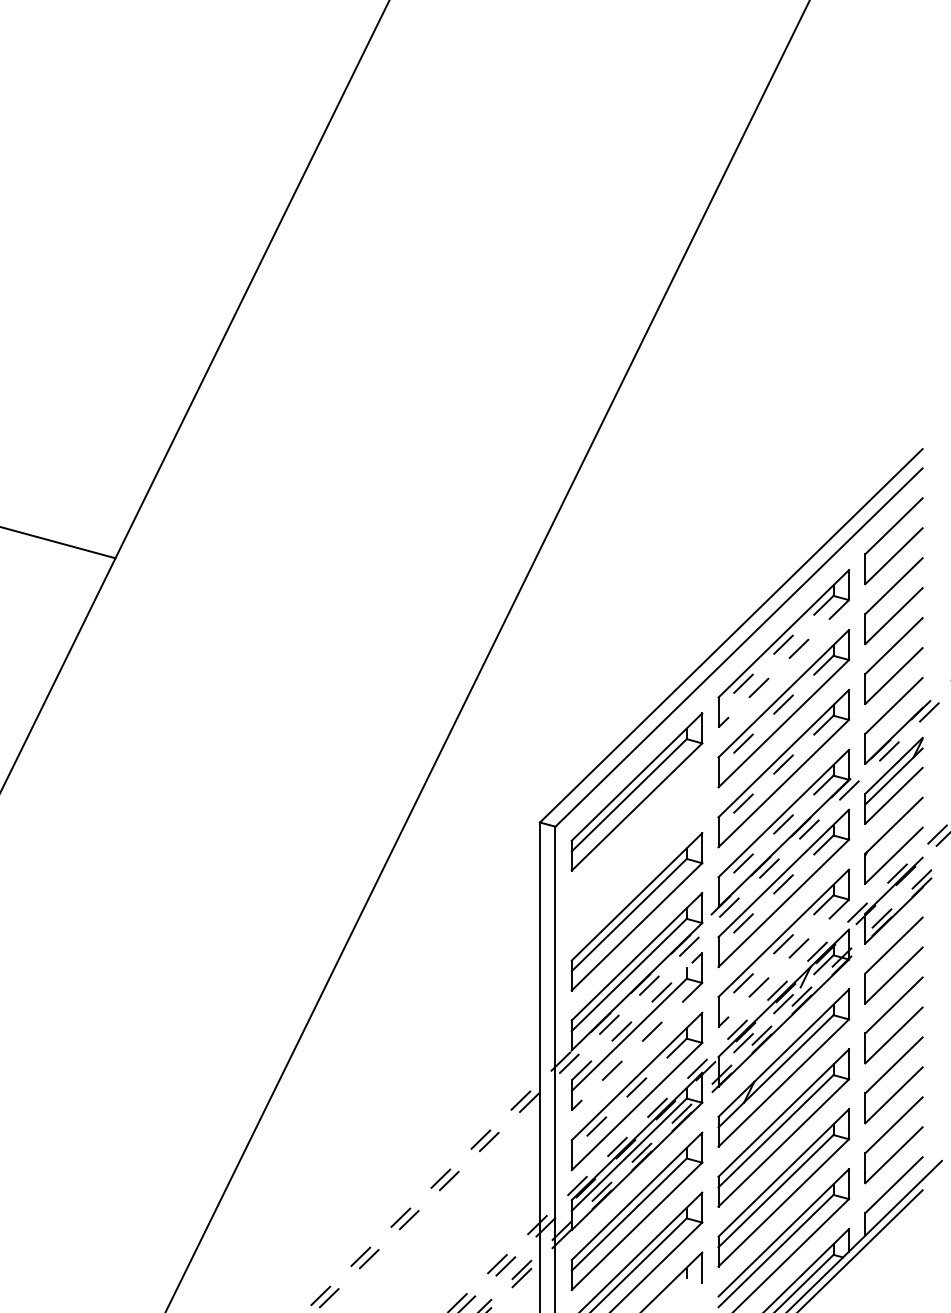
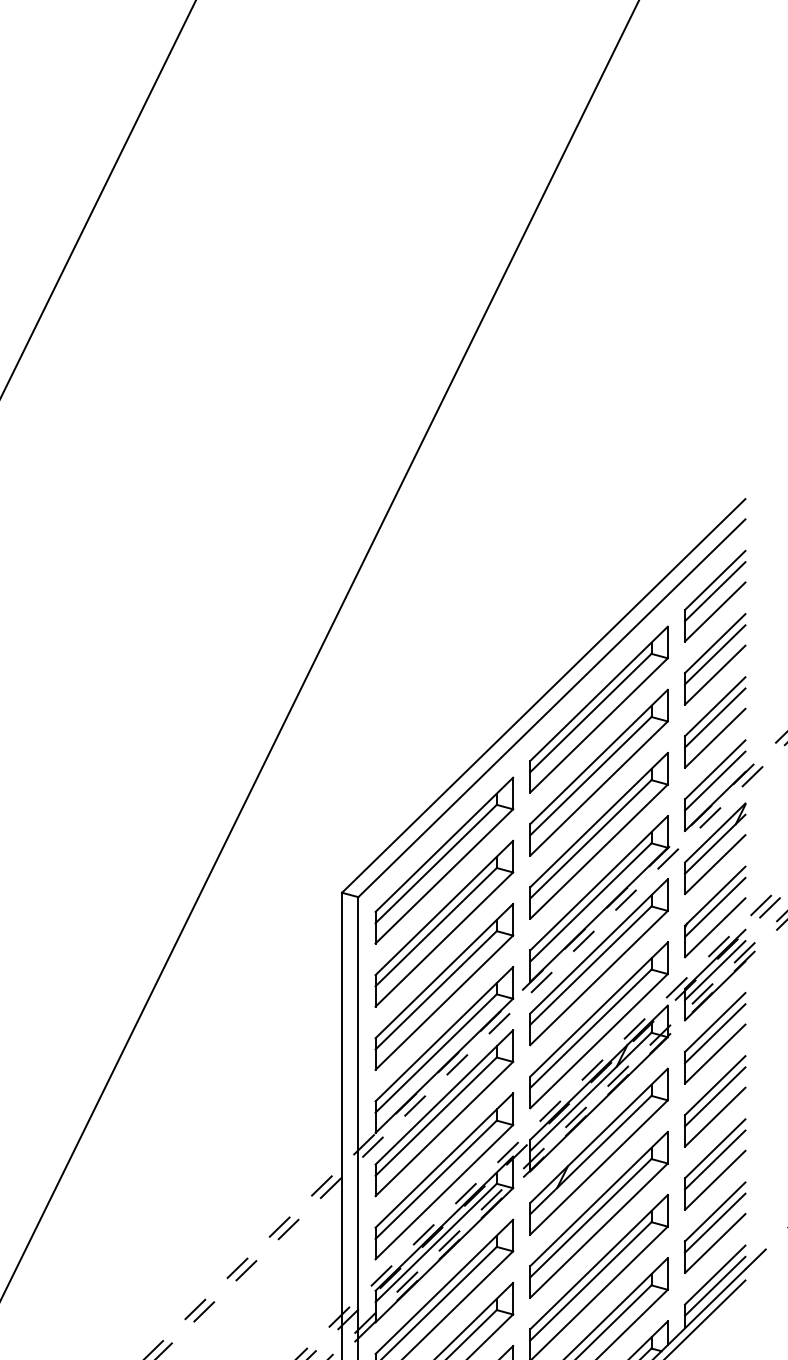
line: (893, 536) -> (714, 591), added
line: (893, 596) -> (714, 654), added
line: (775, 652) -> (590, 713), dashed -> solid
line: (893, 656) -> (714, 717), added
line: (783, 664) -> (598, 726), dashed -> solid
line: (775, 712) -> (590, 776), dashed -> solid
line: (893, 716) -> (714, 780), added
line: (775, 772) -> (590, 840), dashed -> solid
line: (775, 832) -> (590, 903), dashed -> solid
line: (893, 836) -> (714, 907), added
part: (636, 851) -> (443, 923), added
line: (775, 892) -> (590, 966), dashed -> solid
line: (893, 896) -> (714, 970), added
line: (775, 951) -> (590, 1028), dashed -> solid
line: (893, 956) -> (714, 1034), added
line: (783, 963) -> (598, 1041), dashed -> solid
line: (775, 1011) -> (590, 1091), dashed -> solid
line: (637, 1016) -> (444, 1097), dashed -> solid
line: (893, 1016) -> (714, 1097), added
line: (636, 1046) -> (443, 1128), dashed -> solid
line: (893, 1076) -> (714, 1160), added
line: (628, 1095) -> (435, 1180), dashed -> solid
line: (893, 1135) -> (714, 1222), added
line: (893, 1195) -> (714, 1285), added

